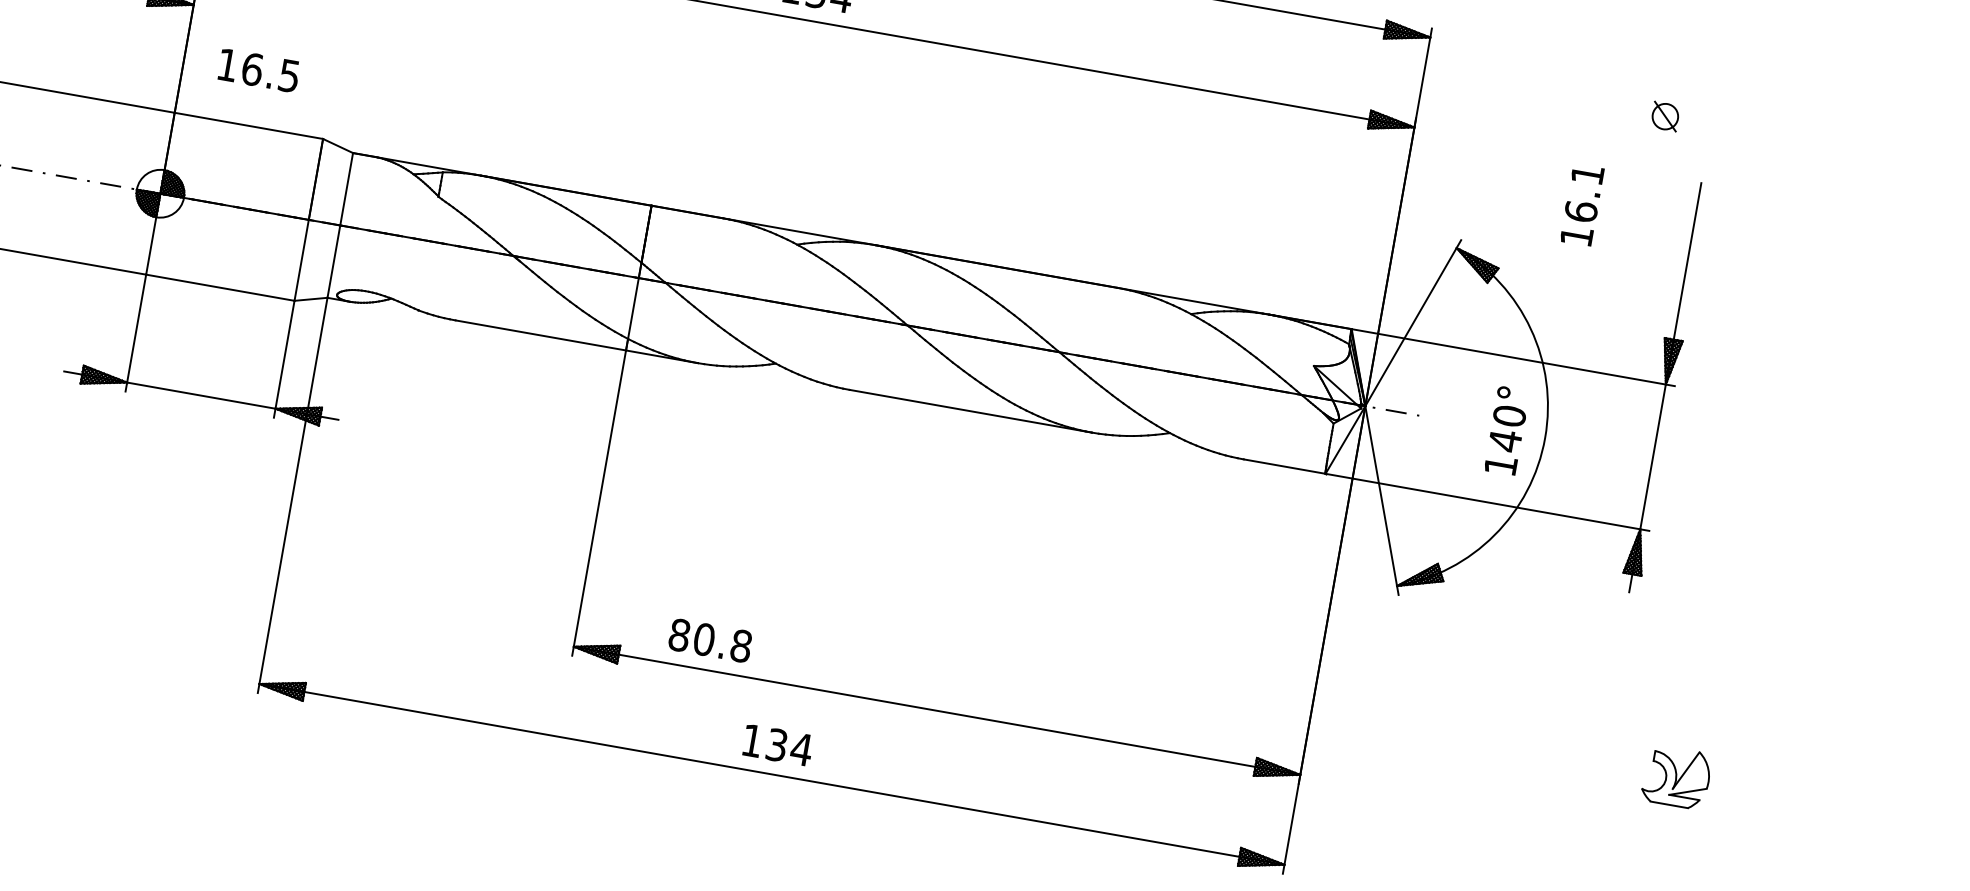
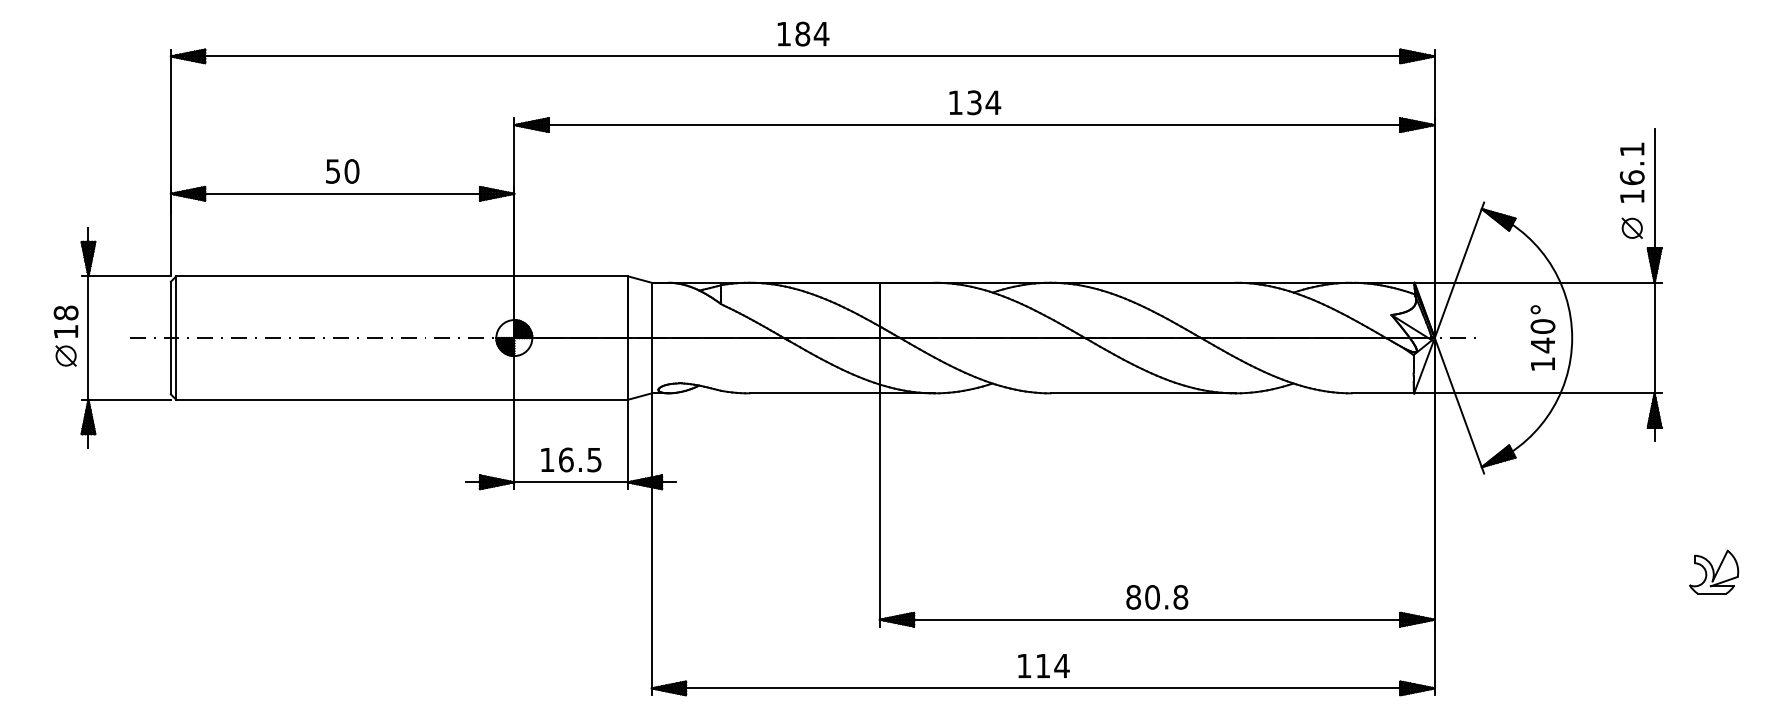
text: (259, 70) -> (571, 459), moved
part: (1664, 115) -> (1631, 227), moved
text: (1582, 204) -> (1632, 172), moved
text: (710, 640) -> (1157, 597), moved
text: (777, 744) -> (1043, 665), 134 -> 114

